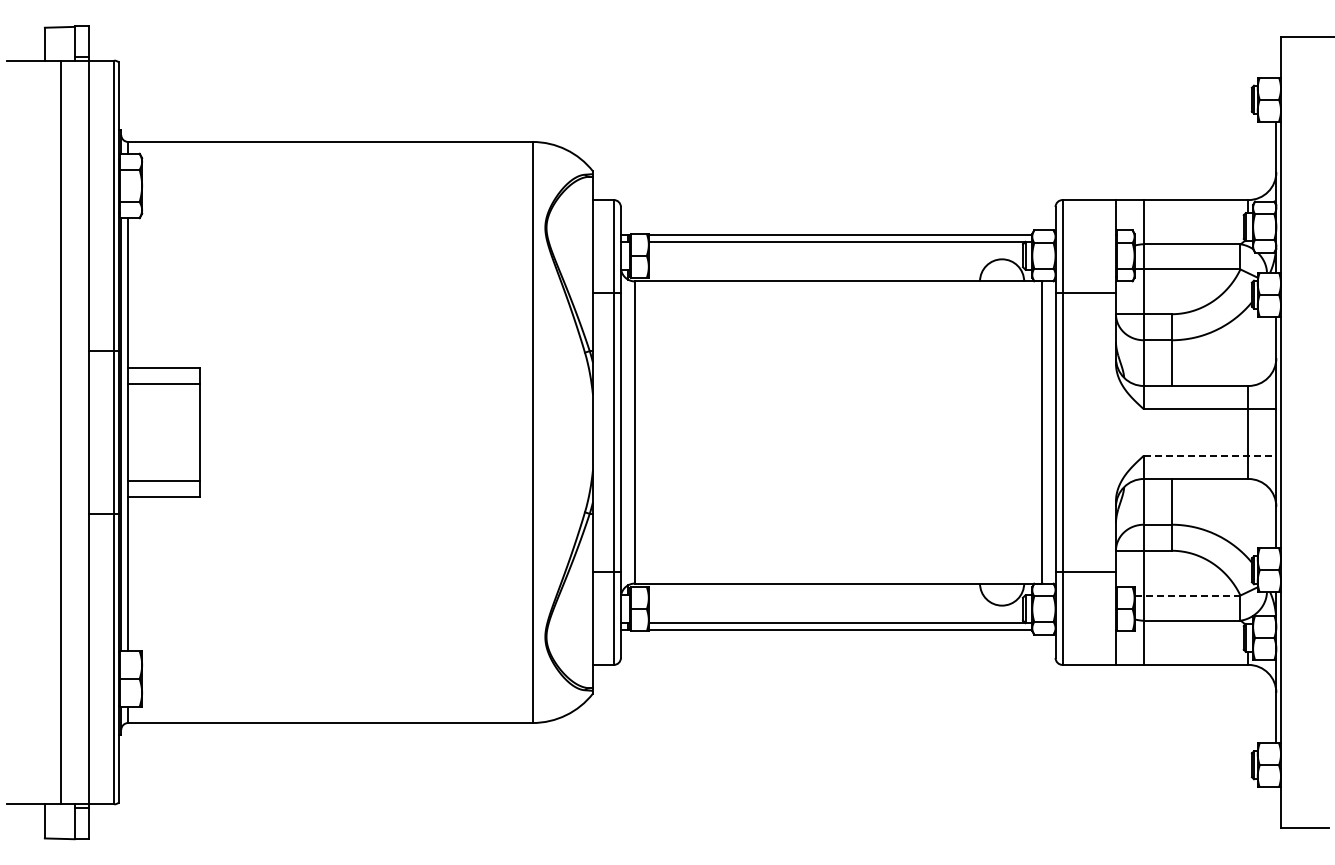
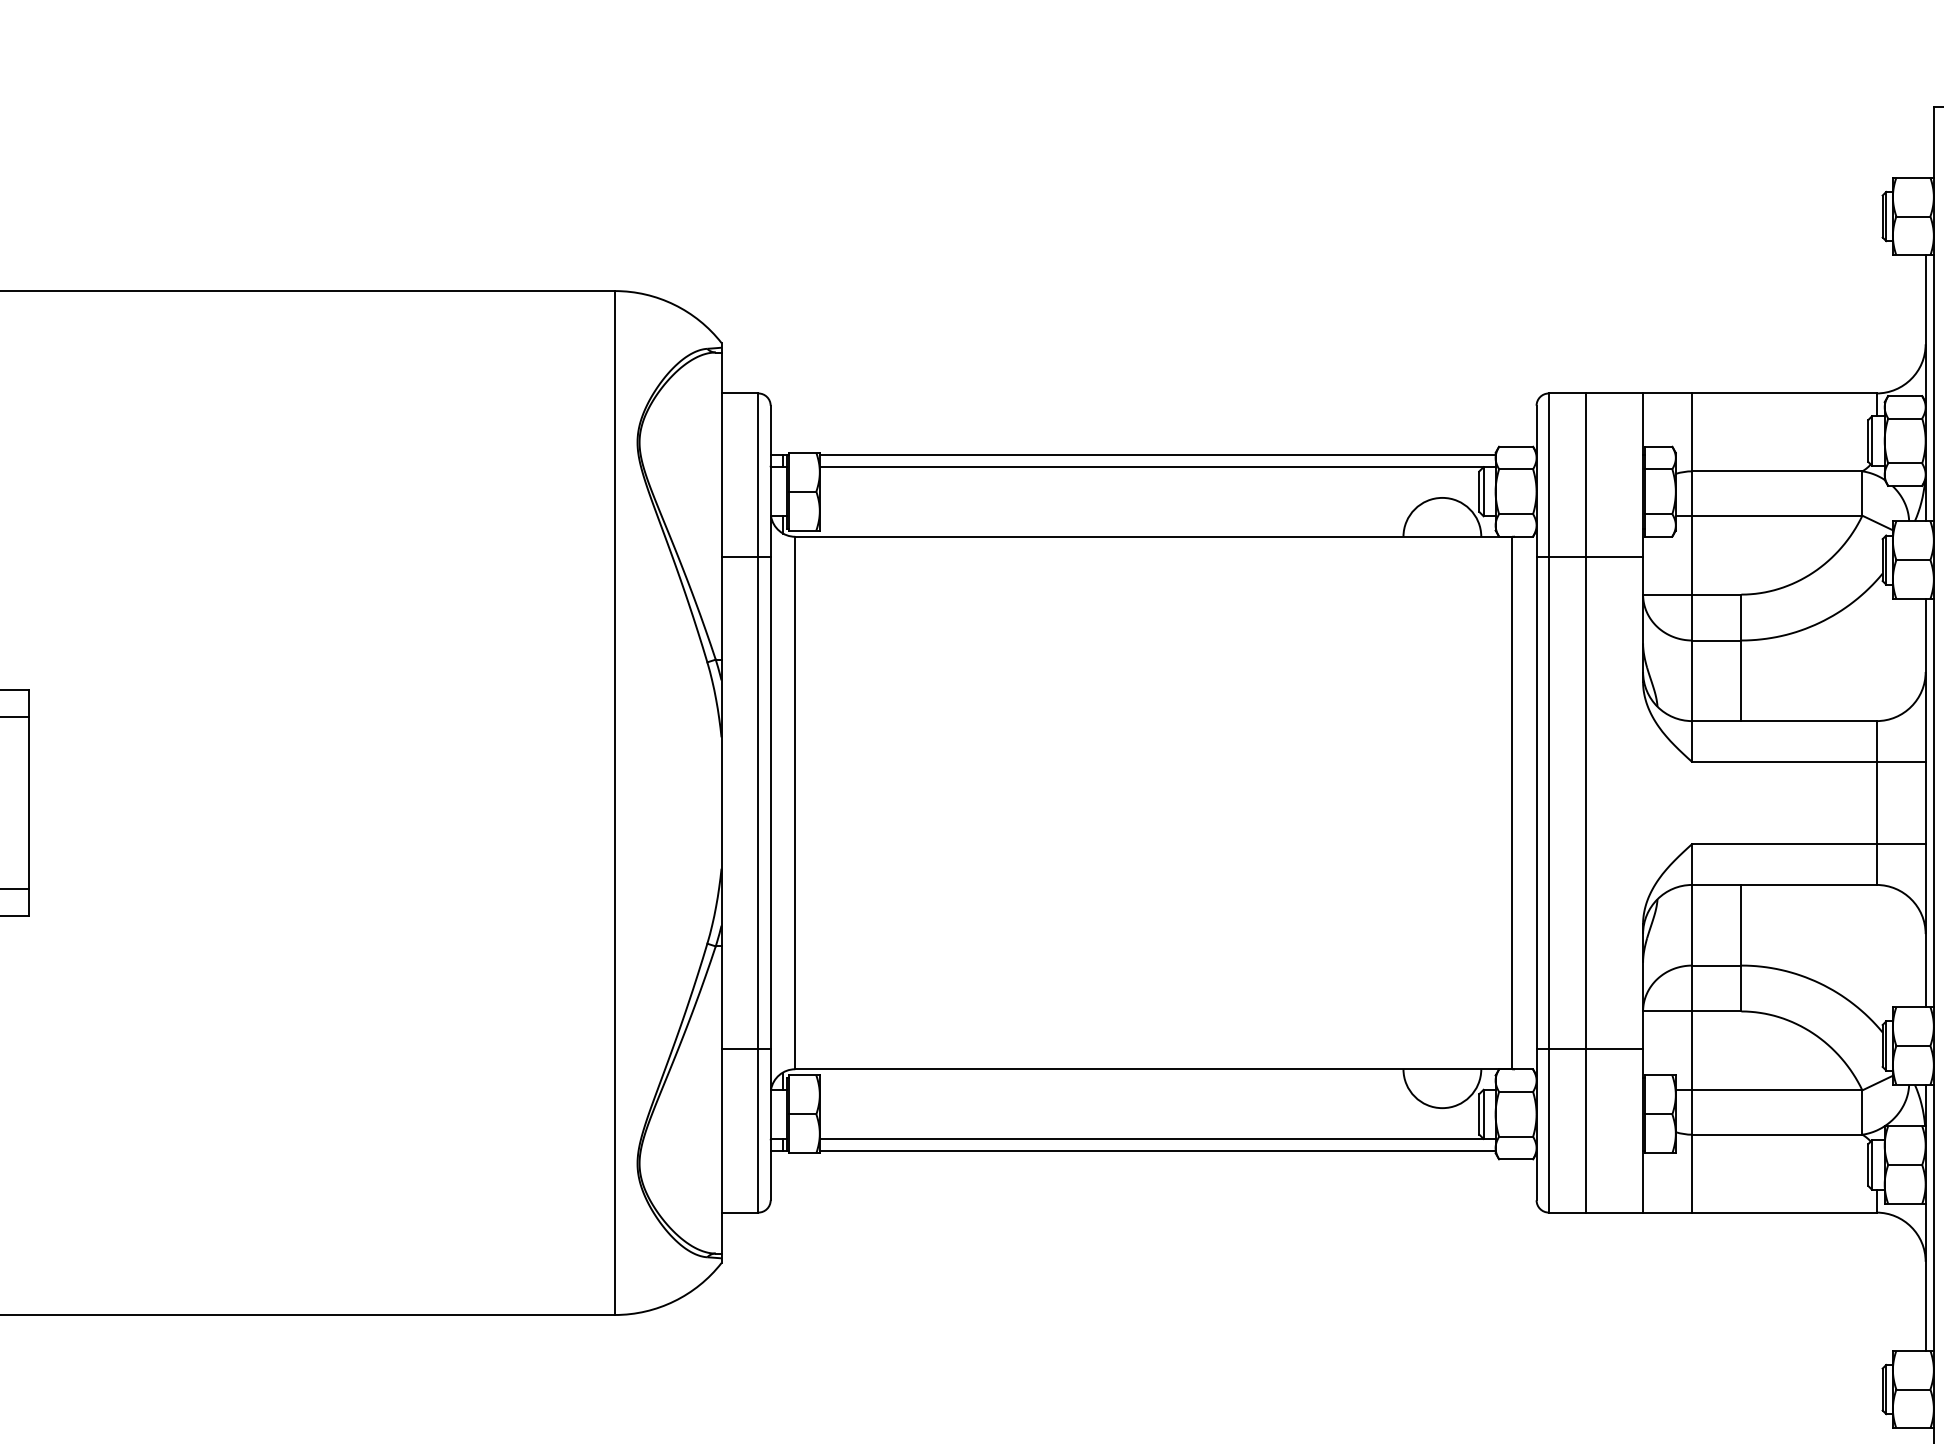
line: (1083, 432) -> (1585, 803), added
line: (1210, 455) -> (1809, 843), dashed -> solid
line: (1187, 595) -> (1769, 1090), dashed -> solid

